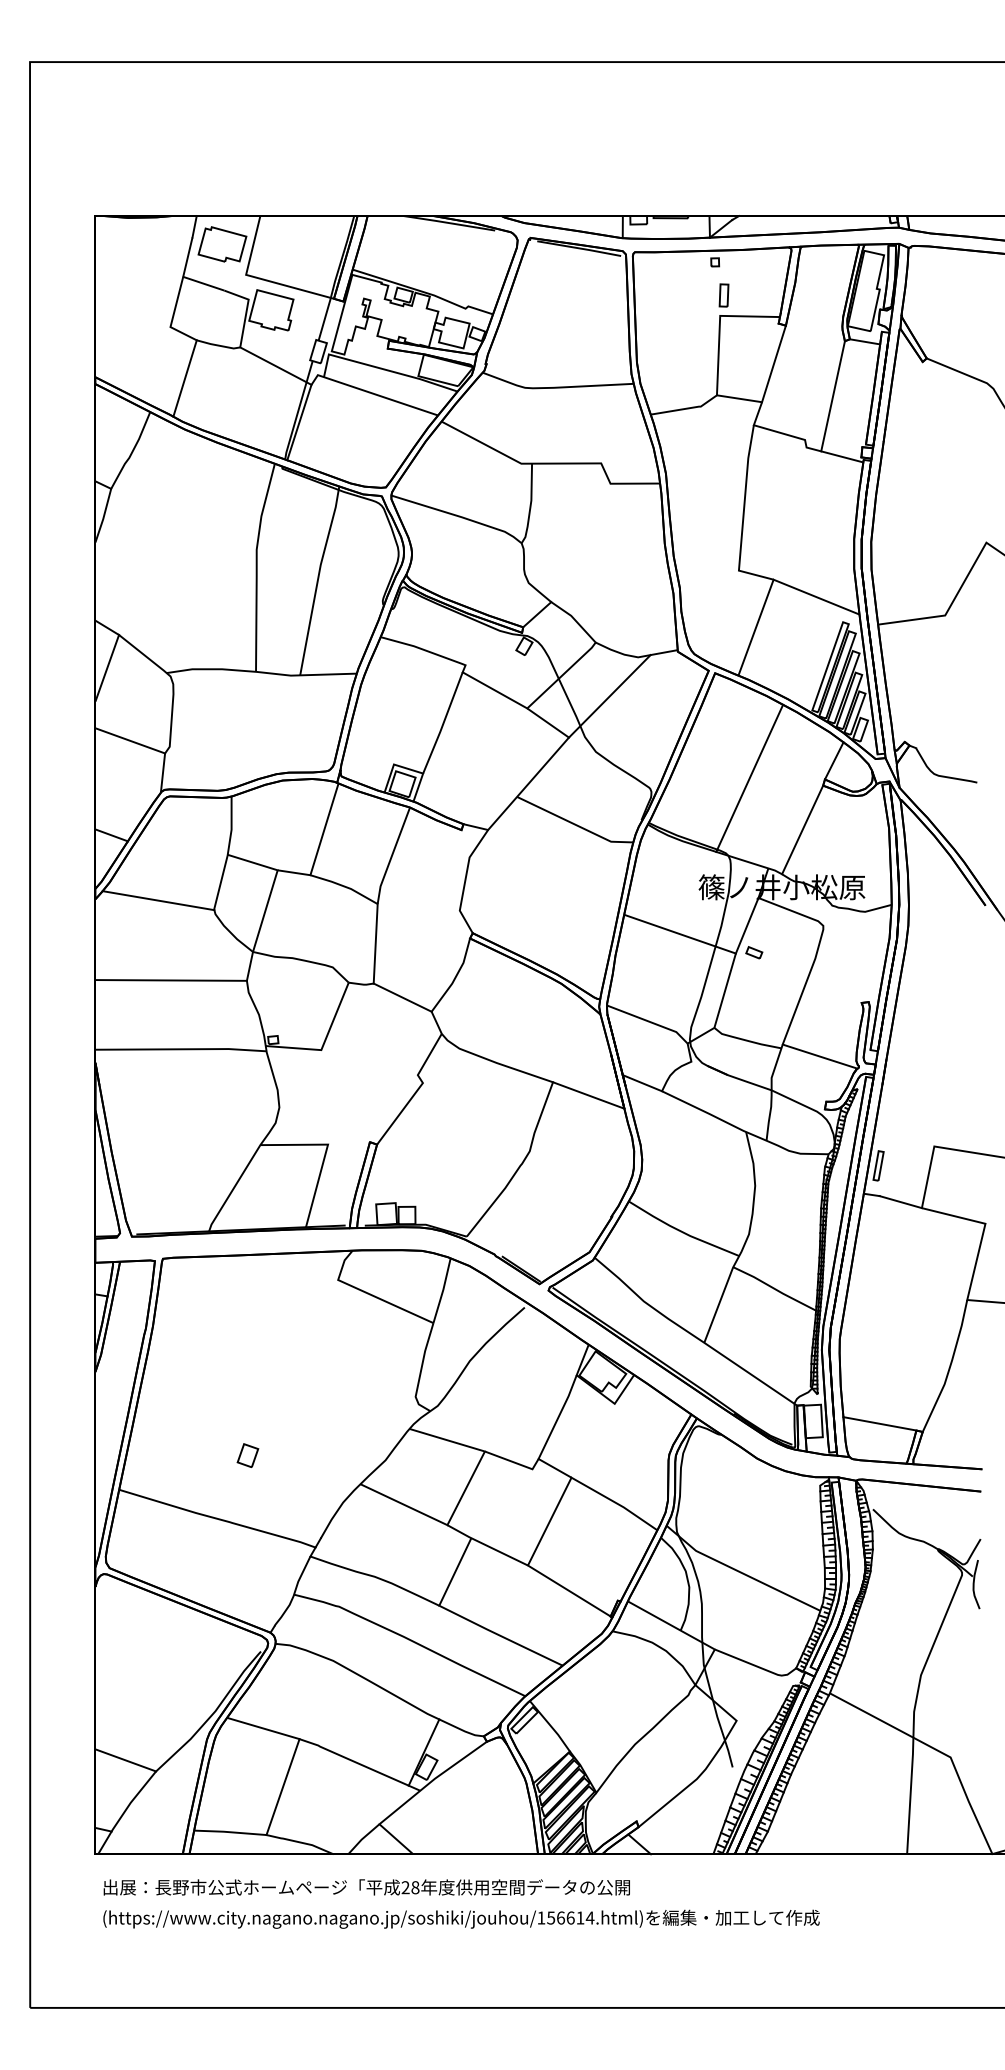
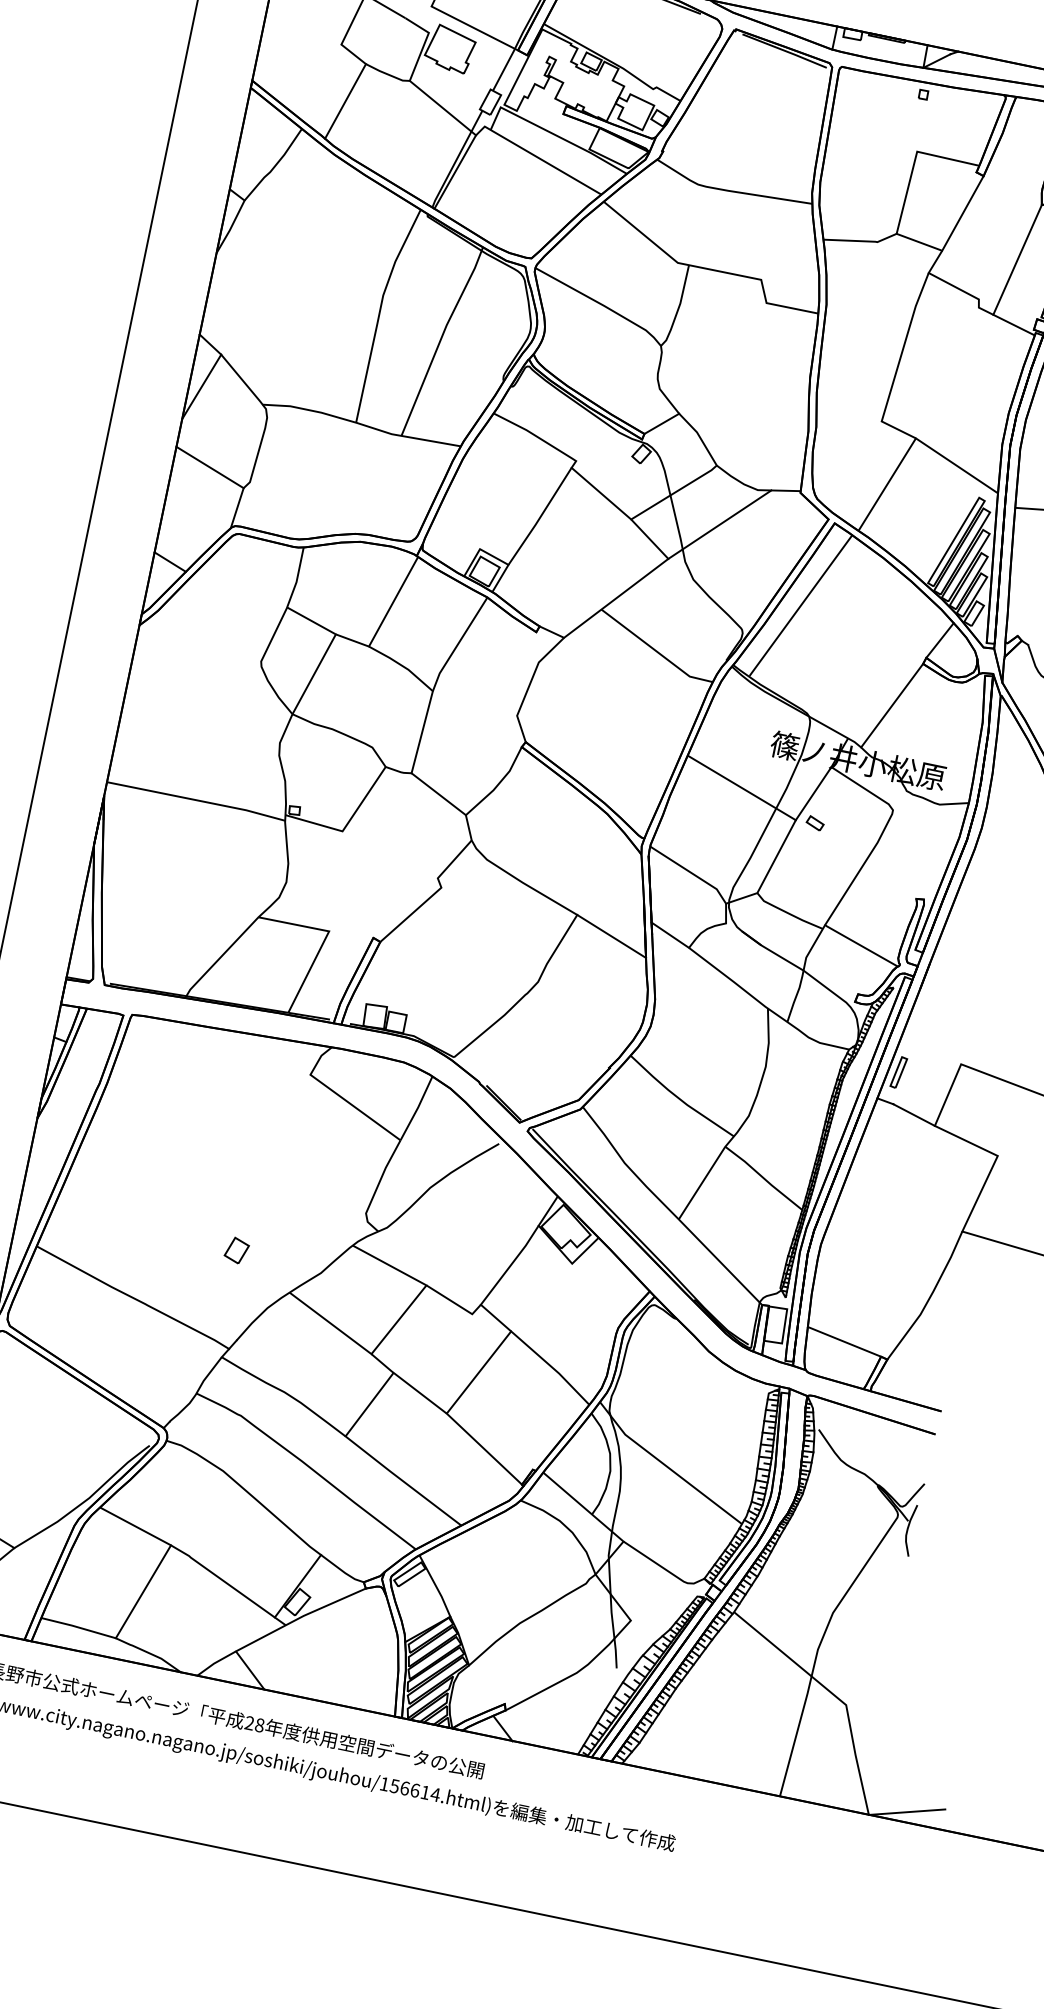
part: (723, 295) -> (925, 131), removed
line: (749, 777) -> (800, 604), moved
line: (158, 900) -> (205, 640), removed
line: (170, 980) -> (200, 726), removed
part: (247, 1455) -> (236, 1250), moved

